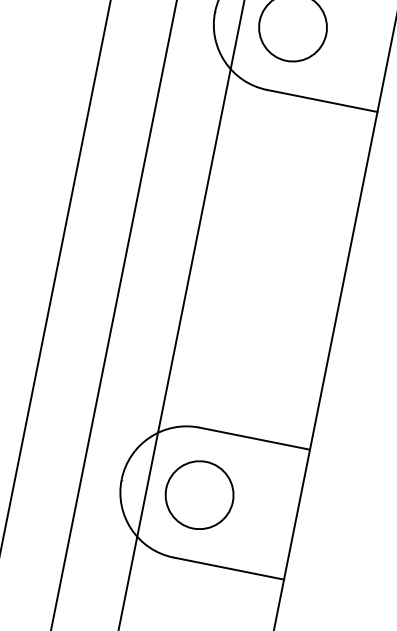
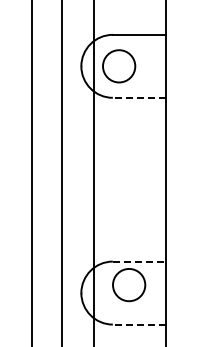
line: (322, 100) -> (139, 97), solid -> dashed
line: (254, 438) -> (139, 261), solid -> dashed
circle: (200, 496) -> (129, 285), moved
line: (228, 568) -> (139, 324), solid -> dashed

